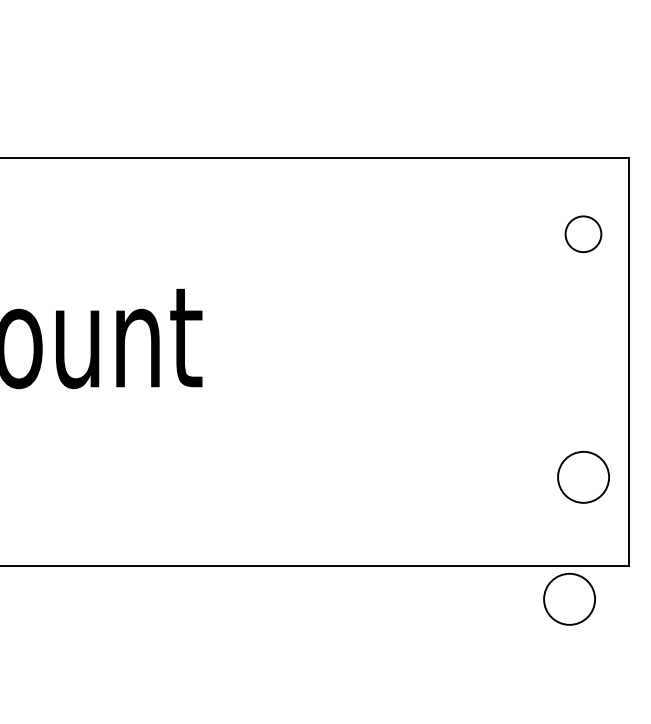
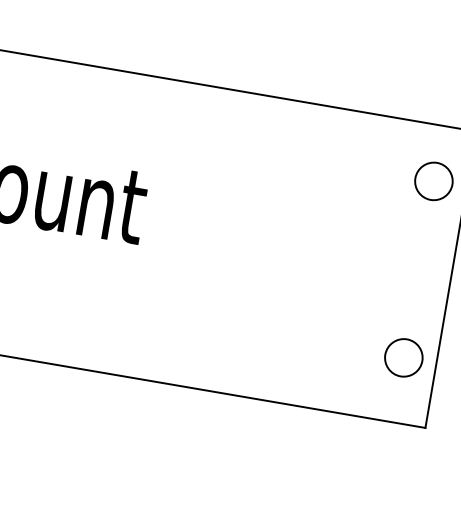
circle: (583, 233) -> (434, 180), size x1.43
circle: (569, 598) -> (378, 444), removed

